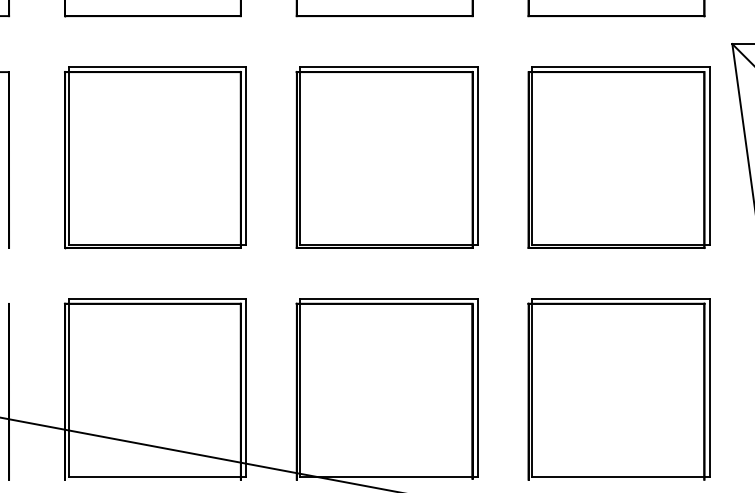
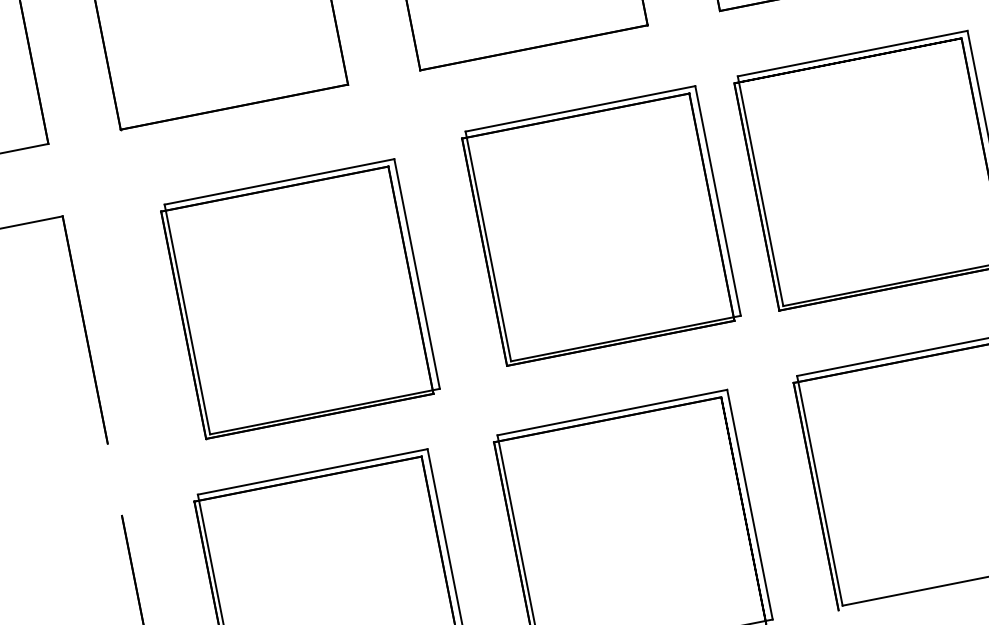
part: (155, 157) -> (299, 298), moved
part: (386, 157) -> (599, 226), moved

